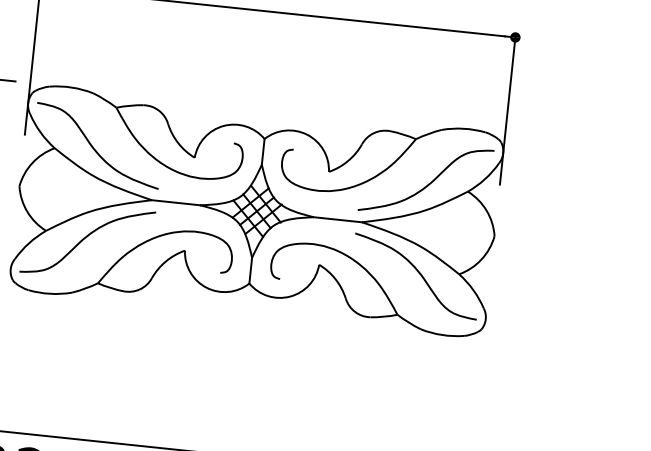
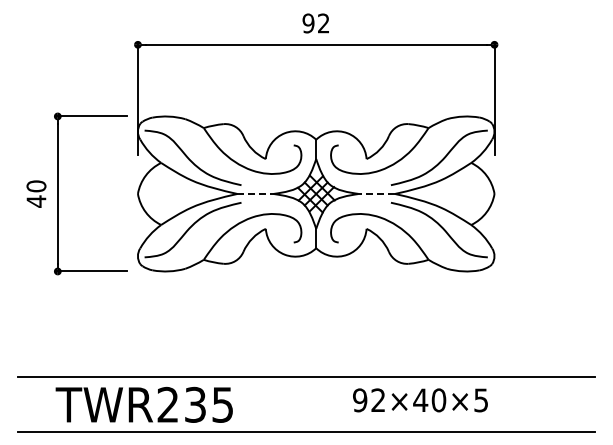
line: (176, 202) -> (255, 193), solid -> dashed
line: (337, 219) -> (376, 193), solid -> dashed

